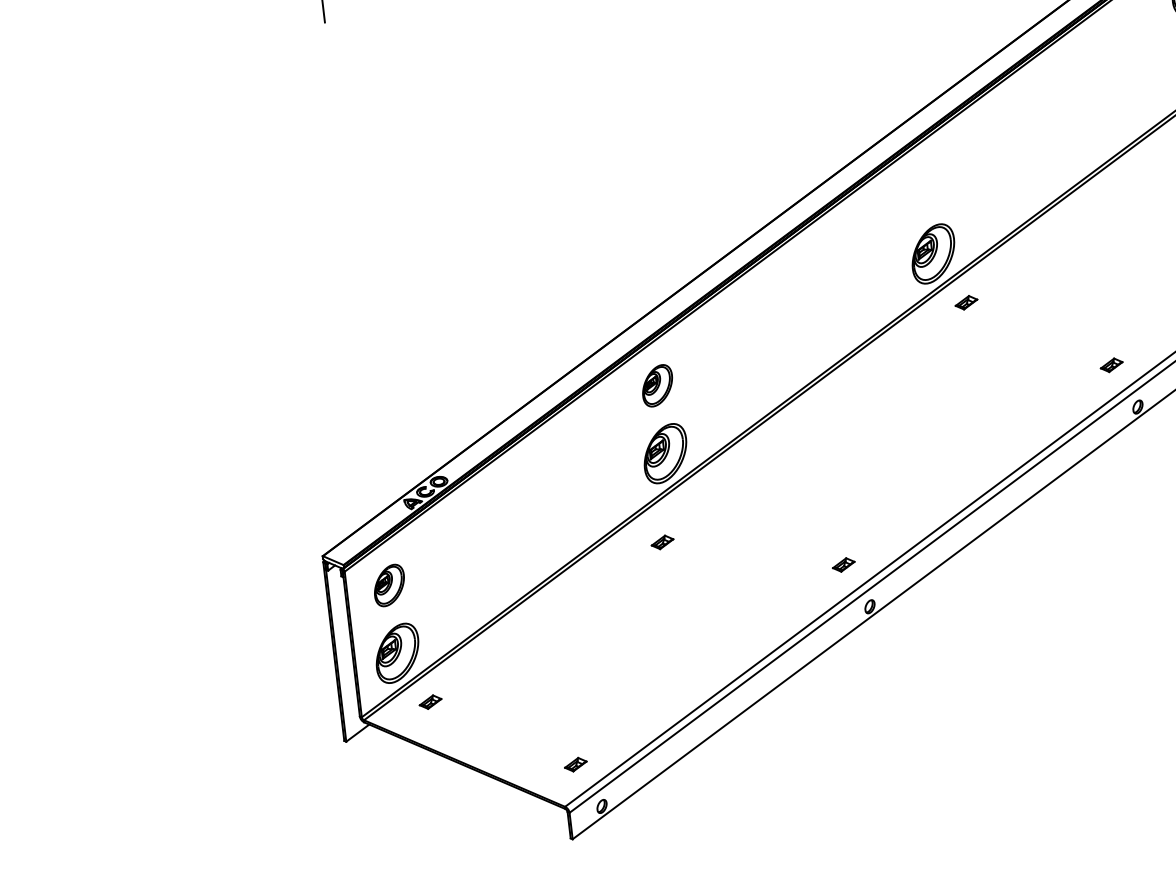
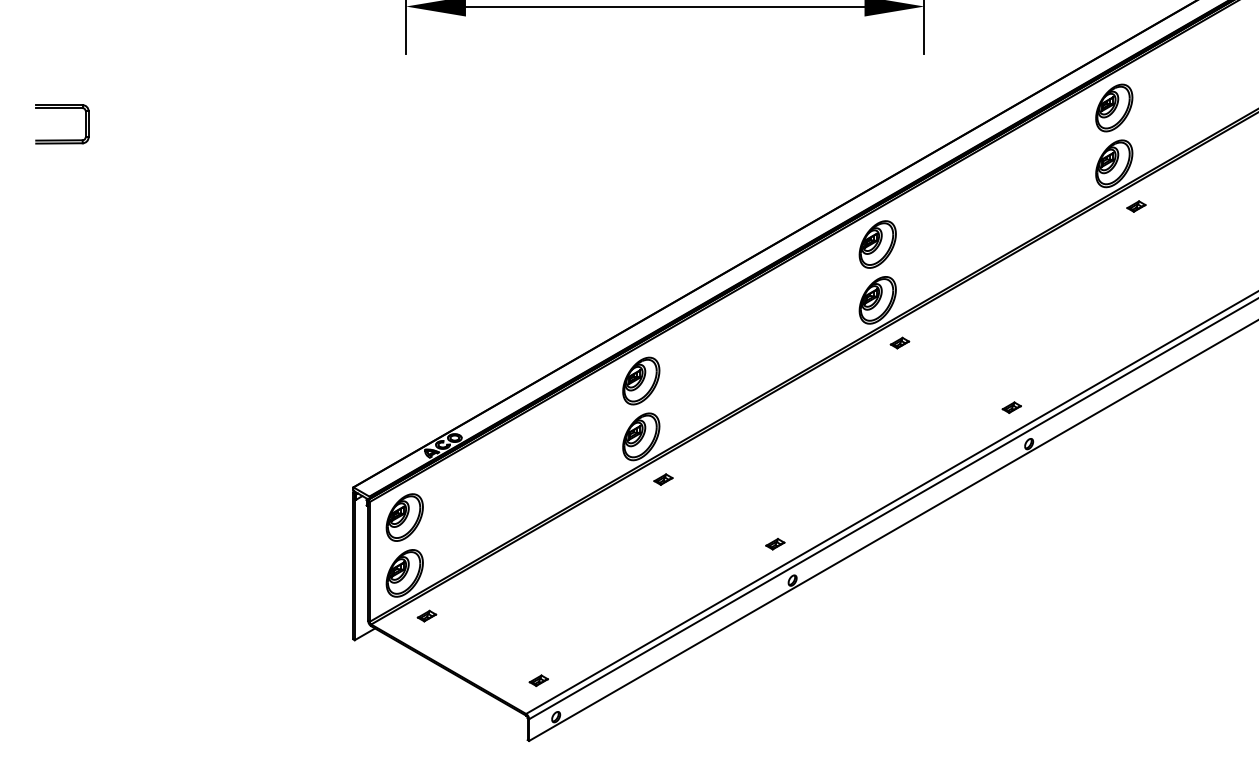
part: (925, 186) -> (877, 244), added
part: (657, 385) -> (641, 380), size x1.43
part: (662, 542) -> (663, 479), moved
part: (389, 585) -> (404, 517), size x1.43

